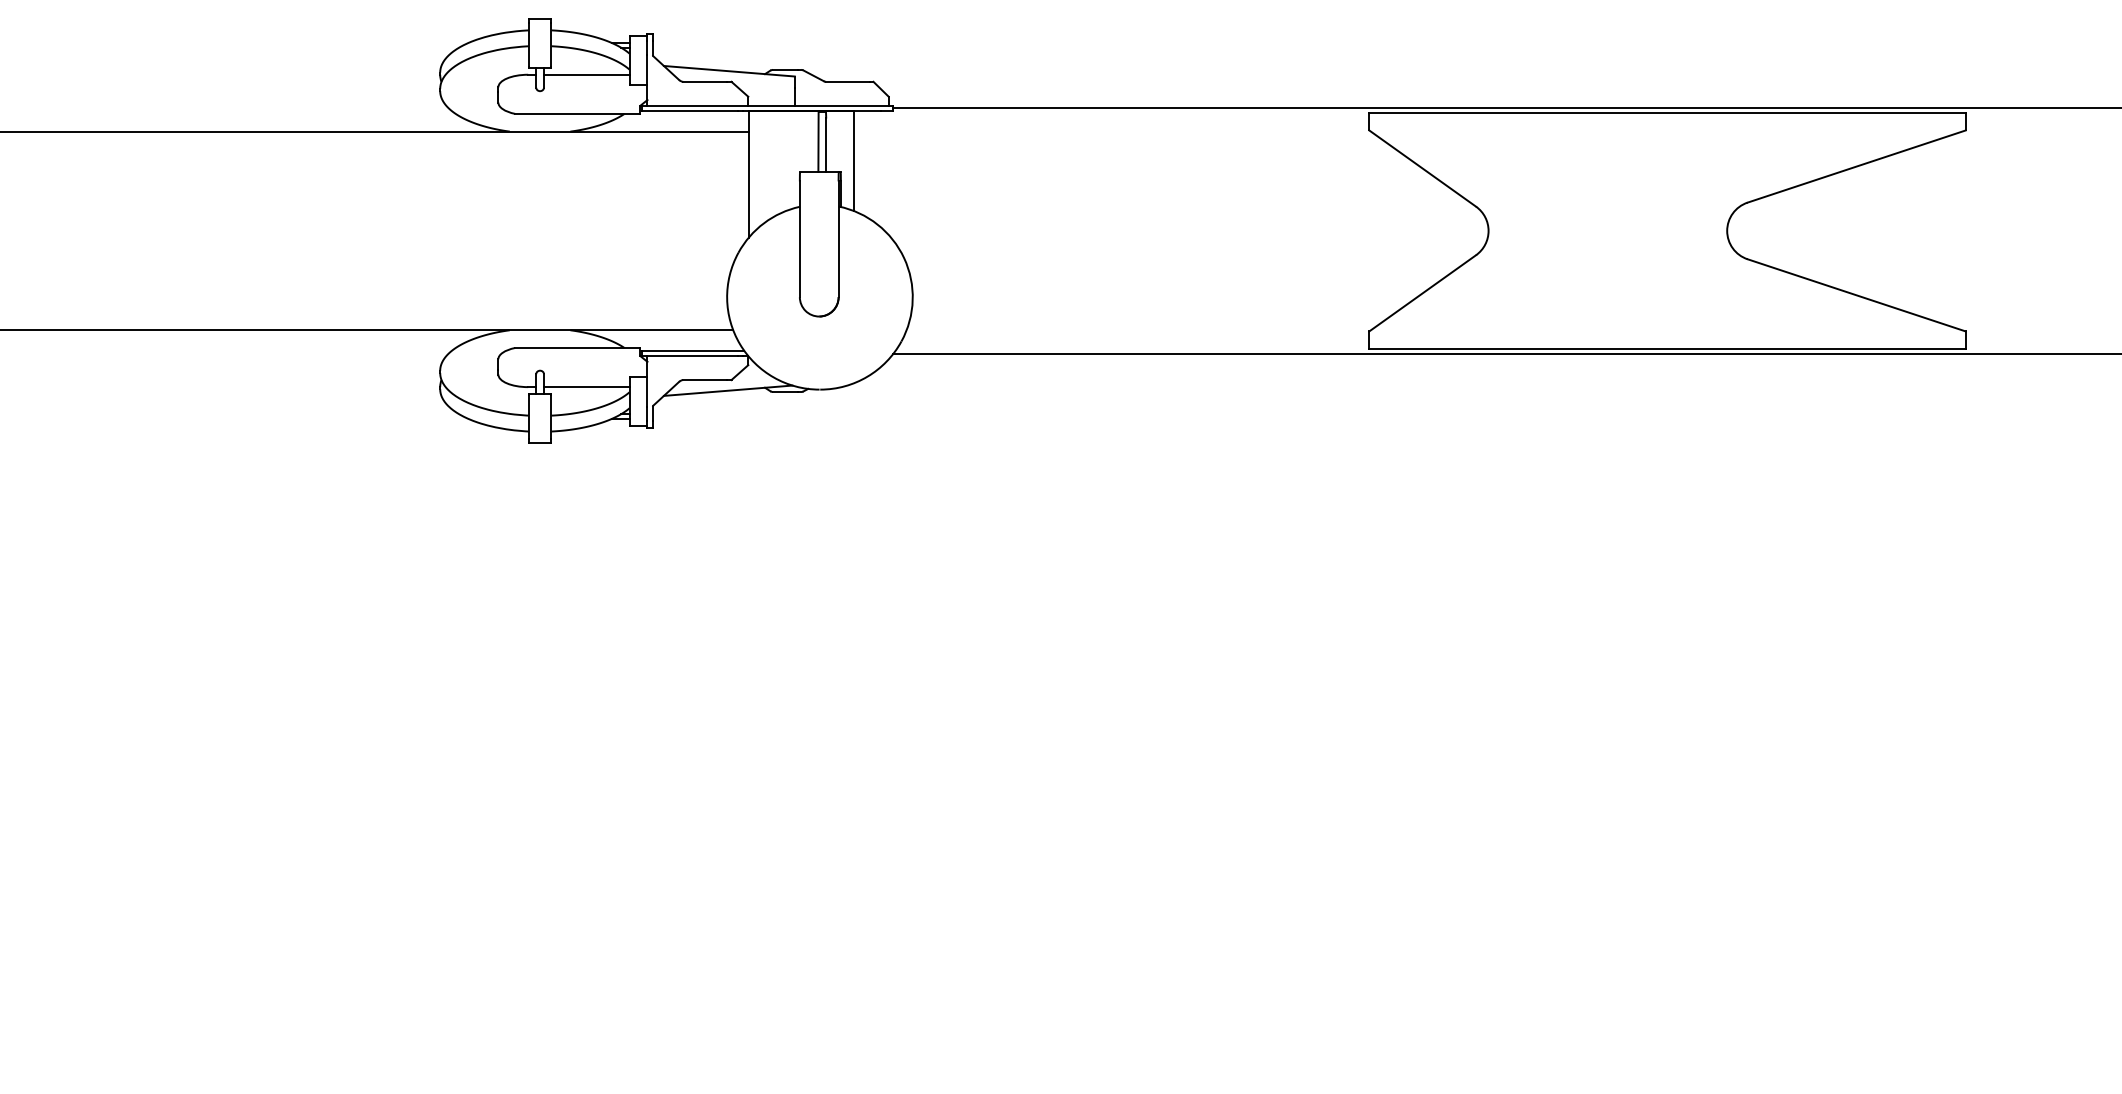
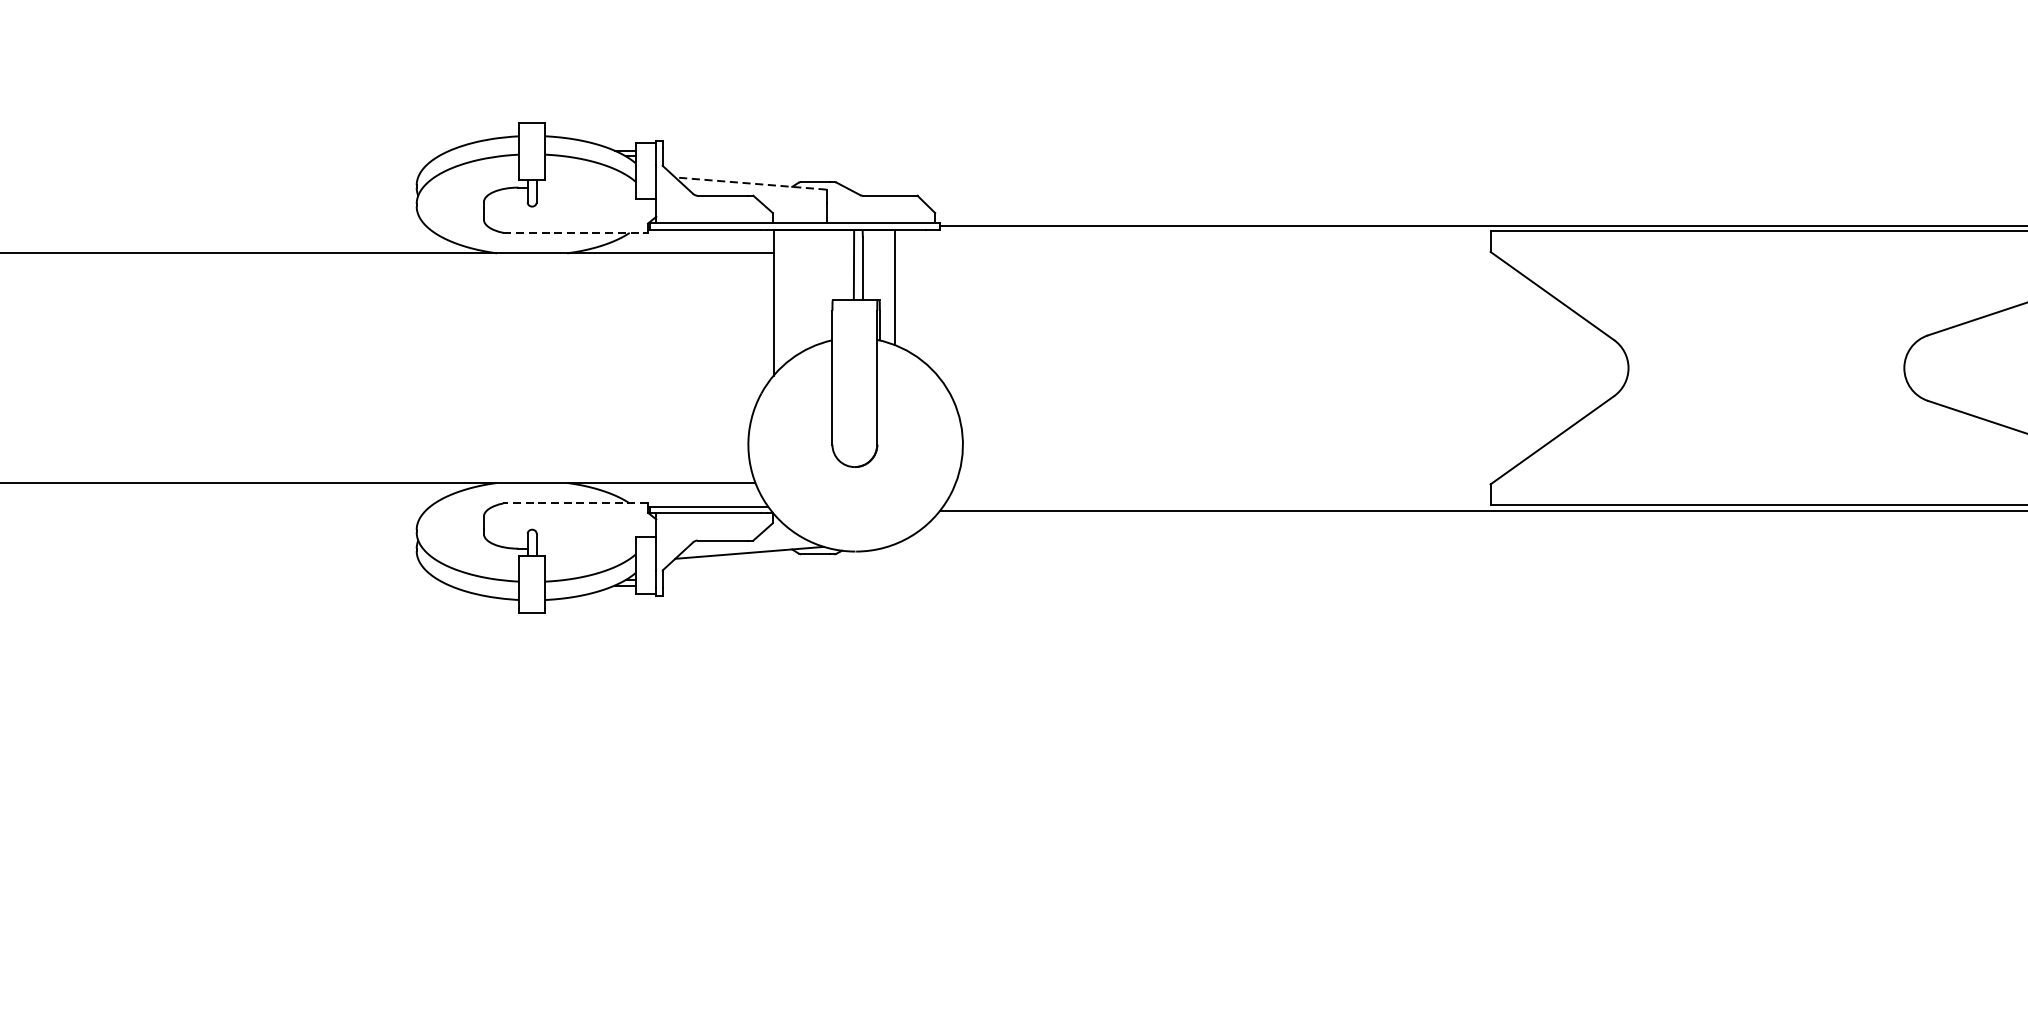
line: (729, 71) -> (751, 183), solid -> dashed
line: (586, 74) -> (585, 187), removed
line: (577, 113) -> (575, 232), solid -> dashed
line: (577, 347) -> (575, 502), solid -> dashed
line: (586, 387) -> (585, 549), removed

